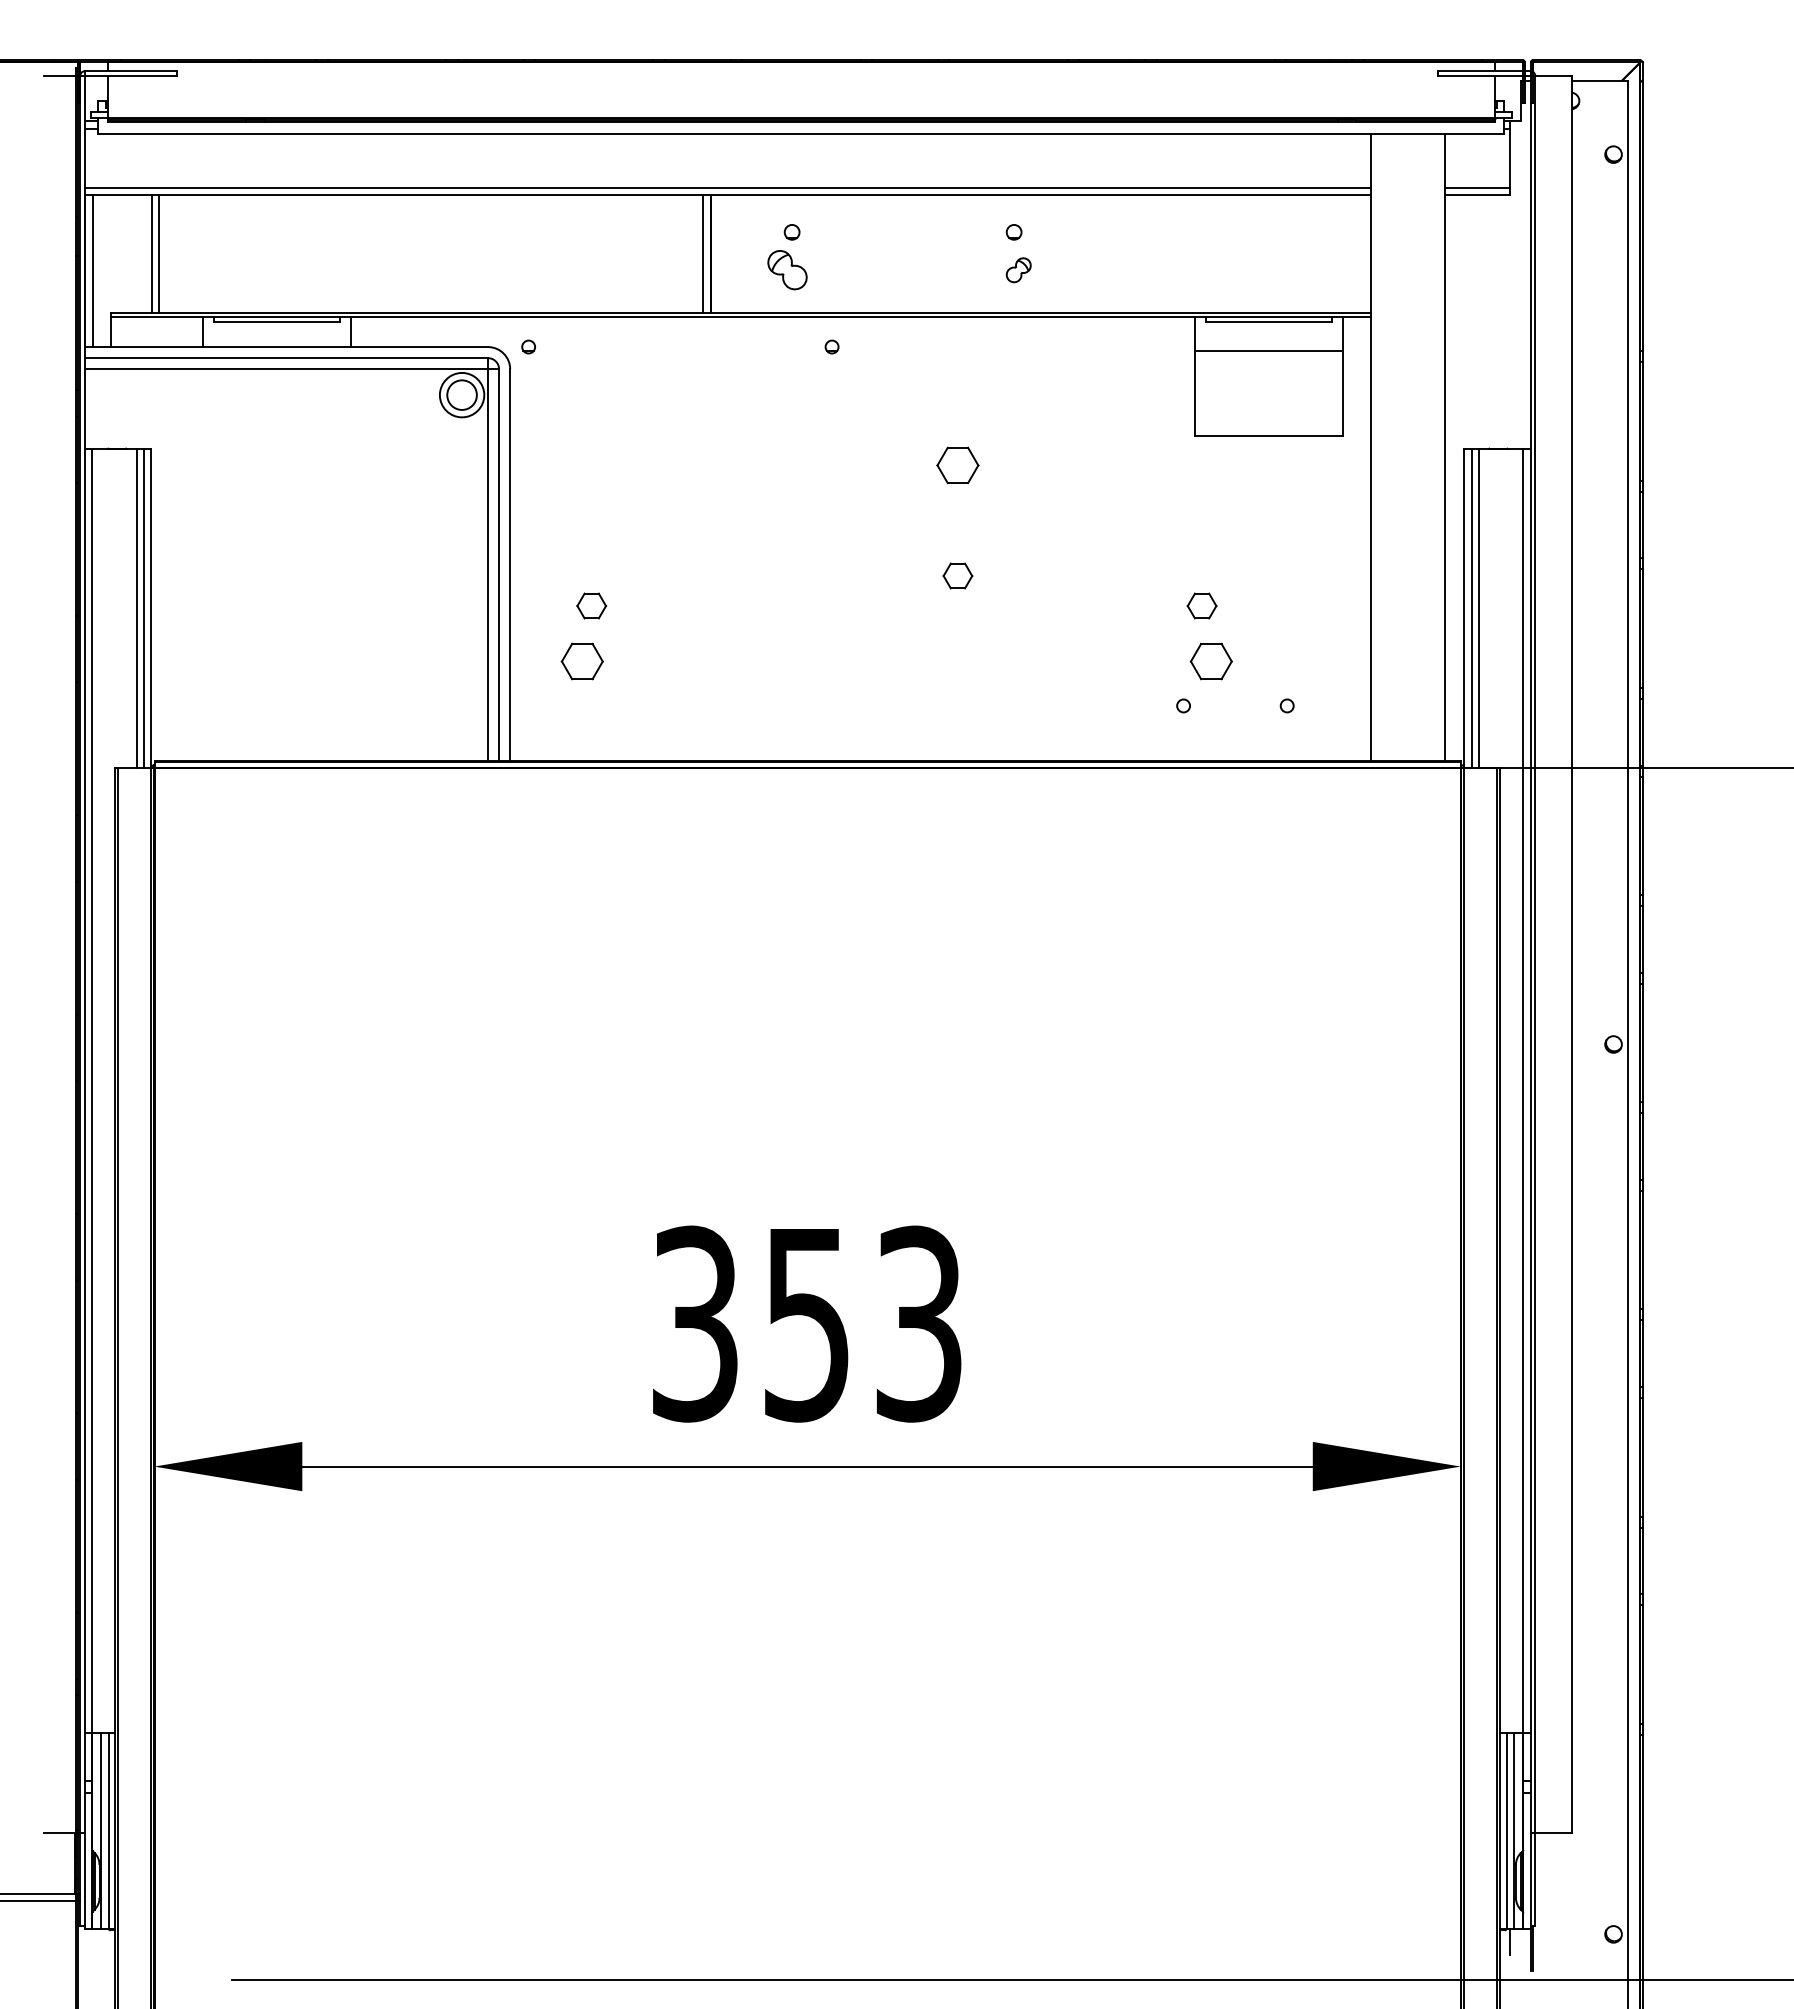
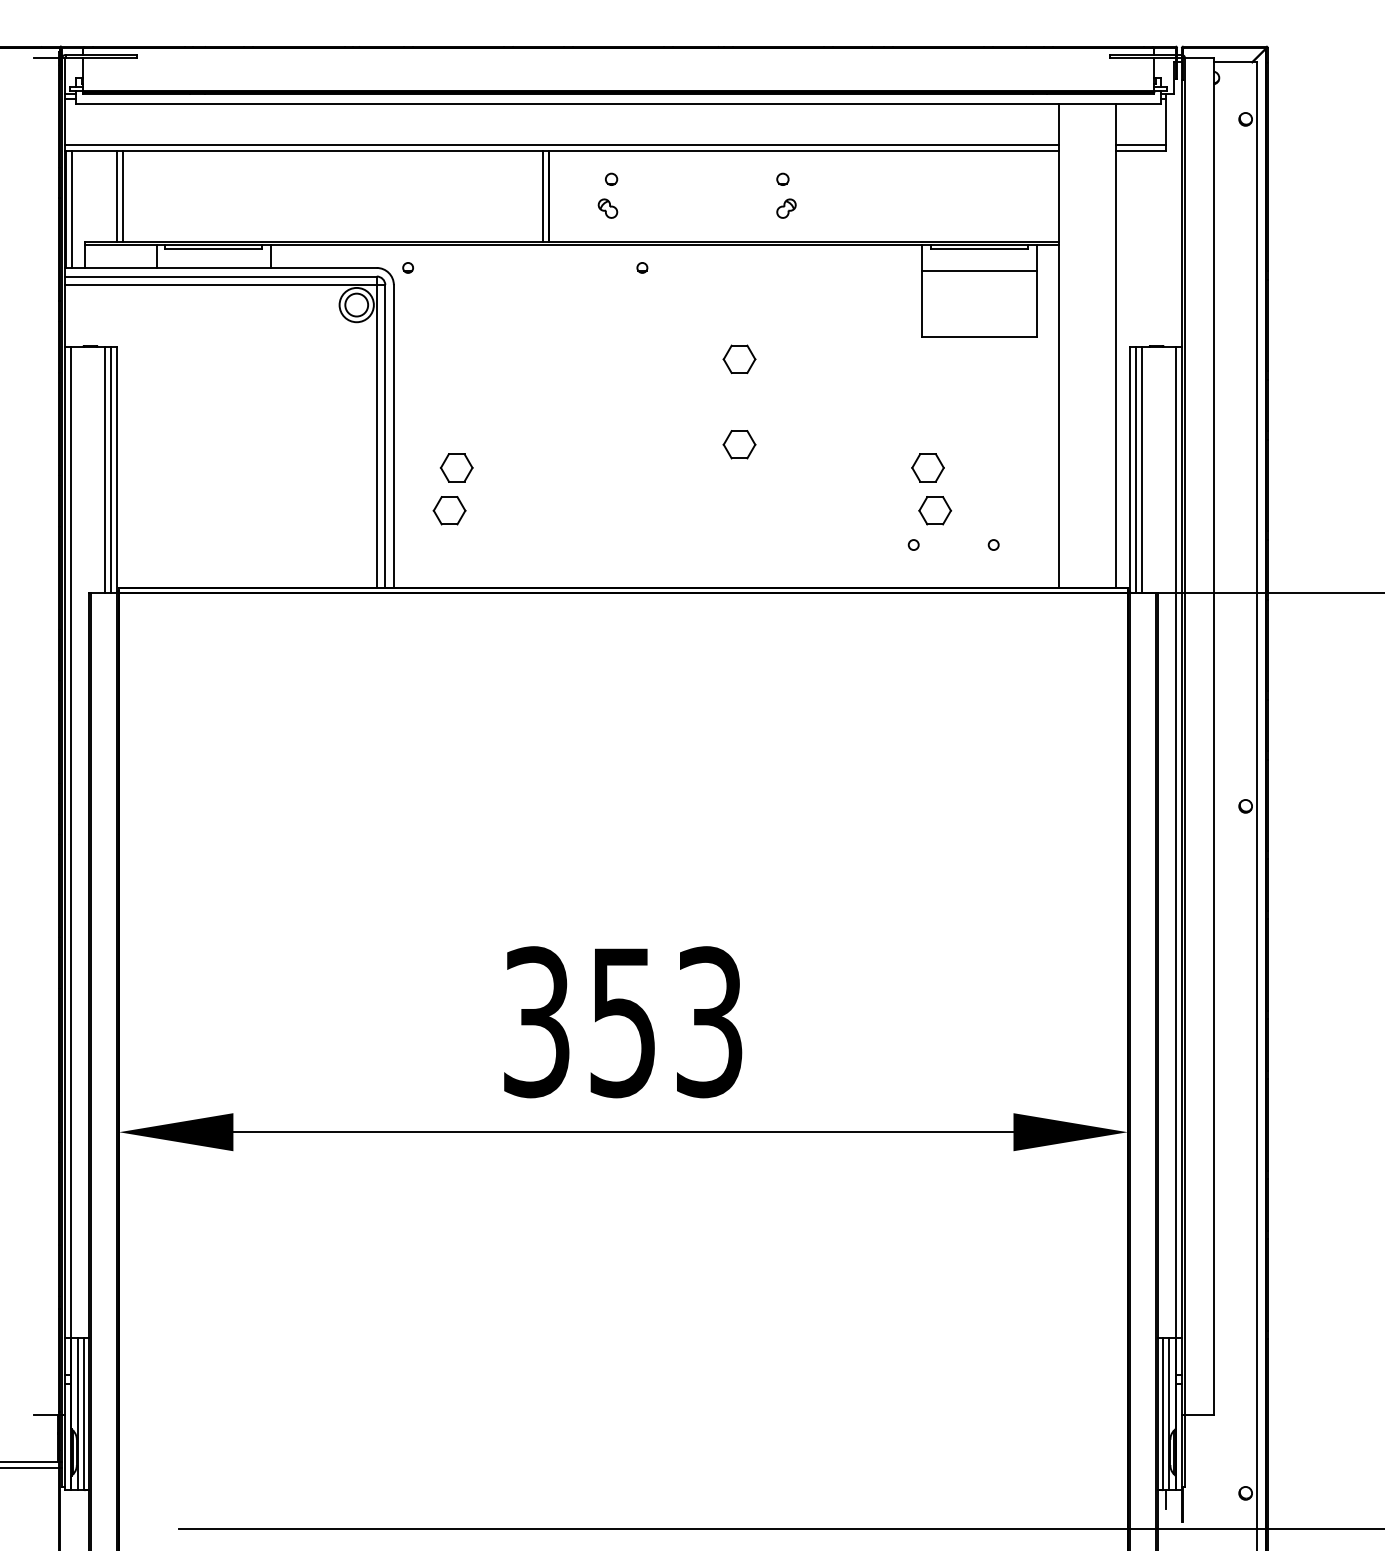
part: (787, 270) -> (607, 208), size x0.62
part: (957, 575) -> (739, 444), size x1.43
part: (591, 605) -> (456, 467), size x1.43
part: (1201, 605) -> (927, 467), size x1.43

